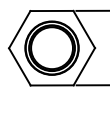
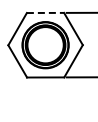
line: (51, 10) -> (45, 12), solid -> dashed

